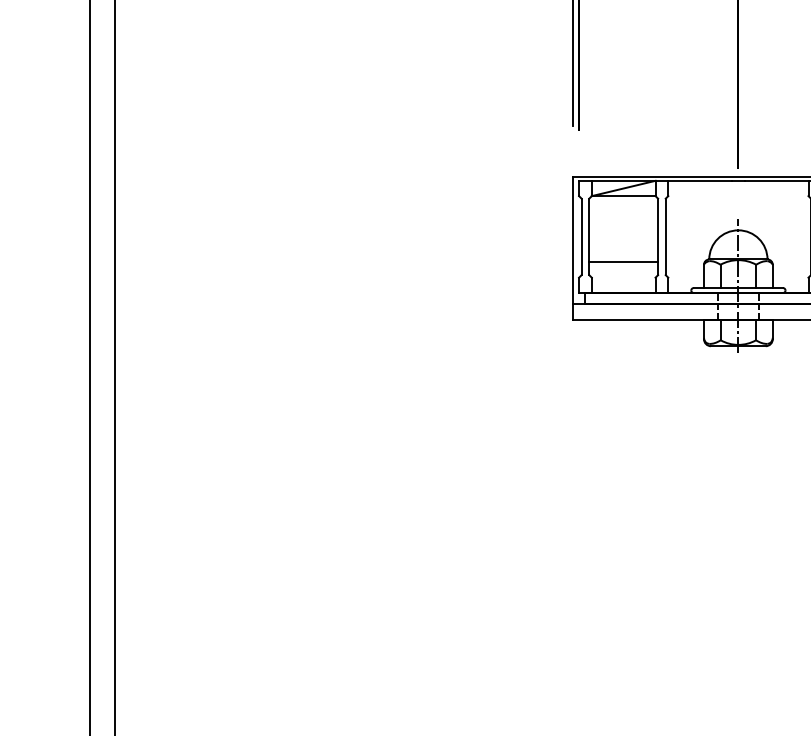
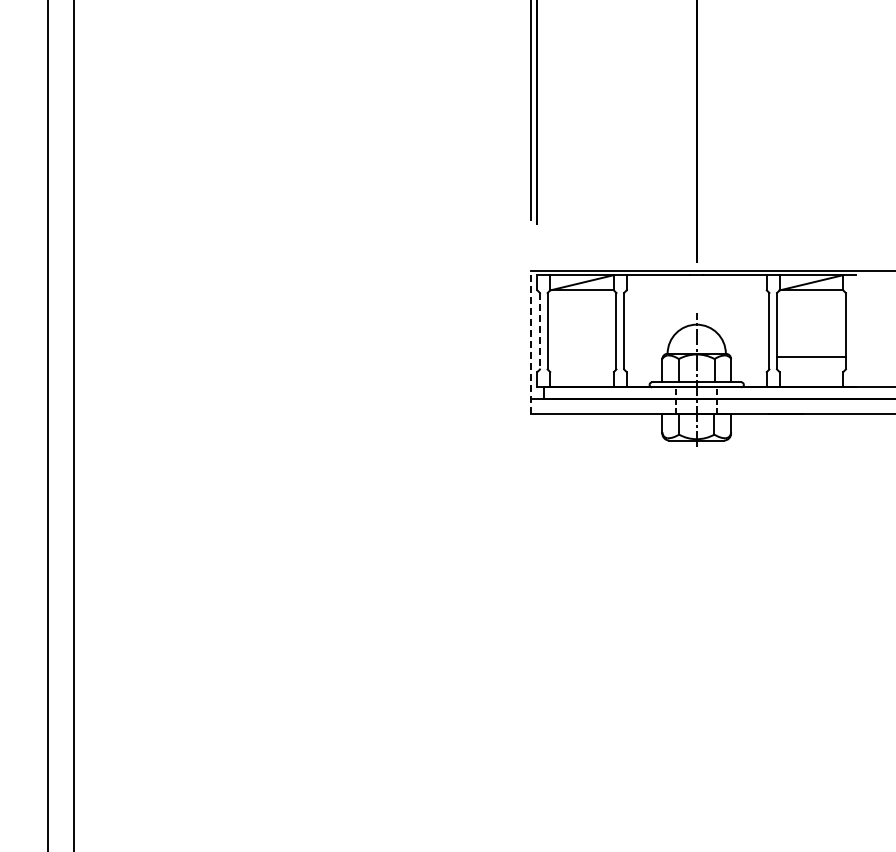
line: (581, 237) -> (539, 331), solid -> dashed
line: (573, 248) -> (531, 342), solid -> dashed
line: (623, 262) -> (581, 356), removed

